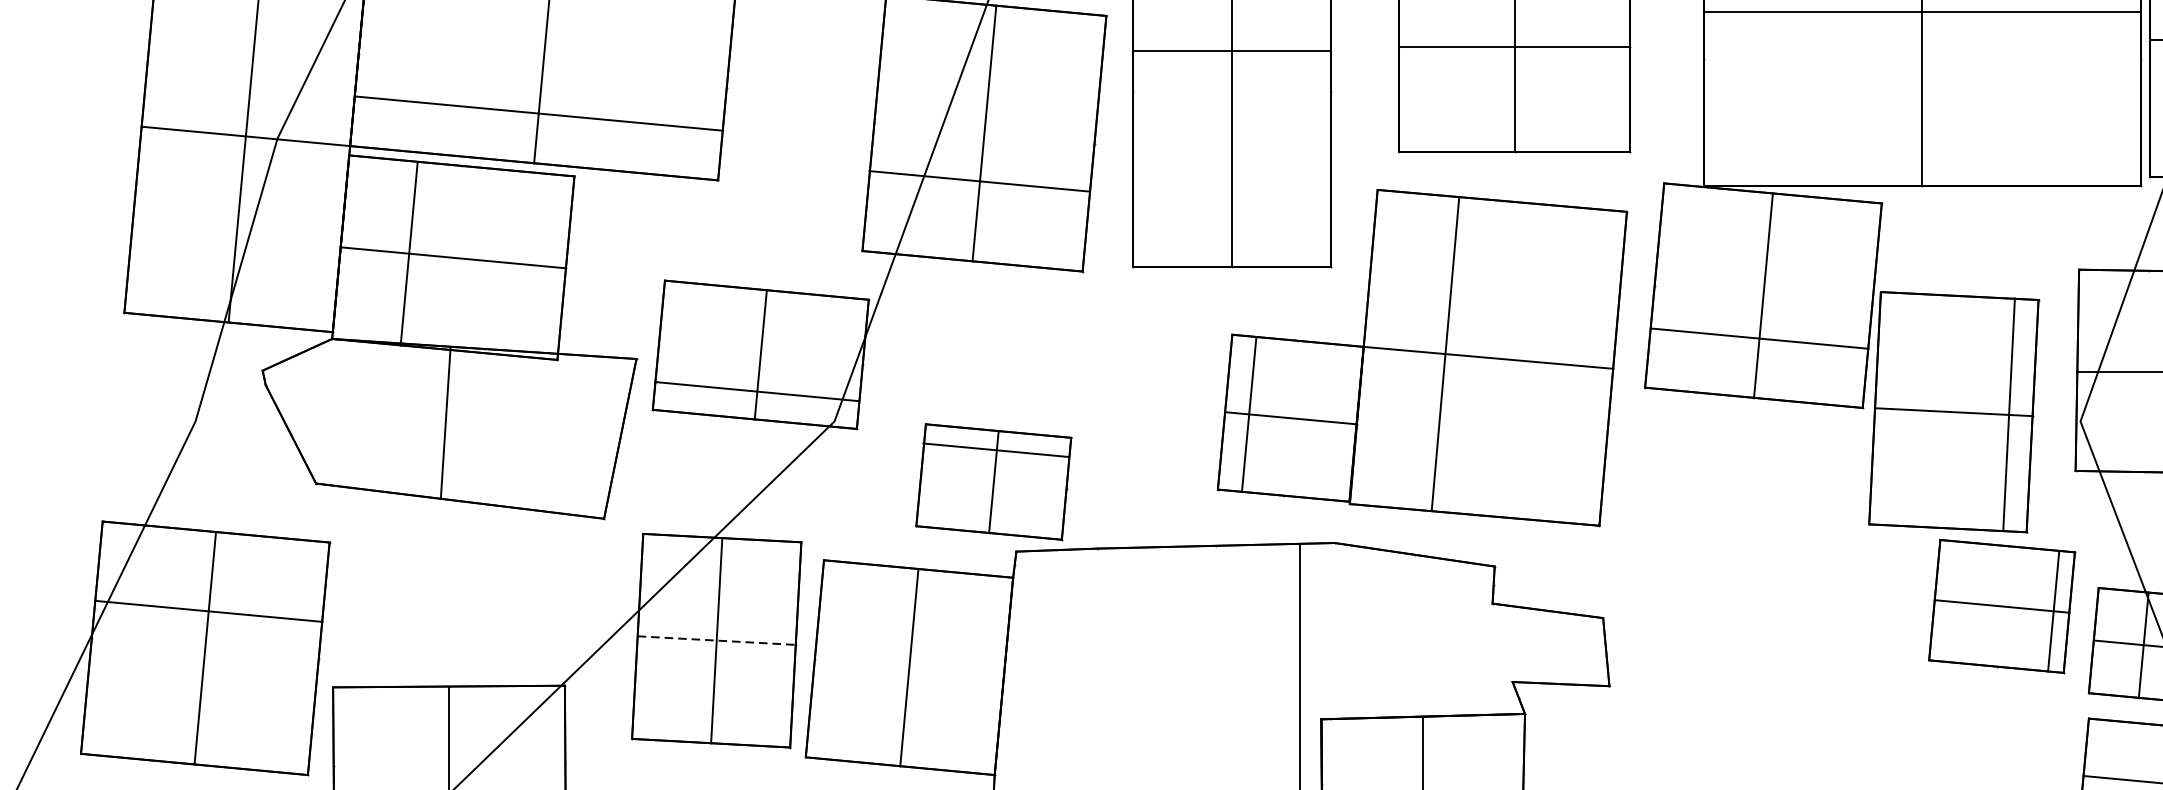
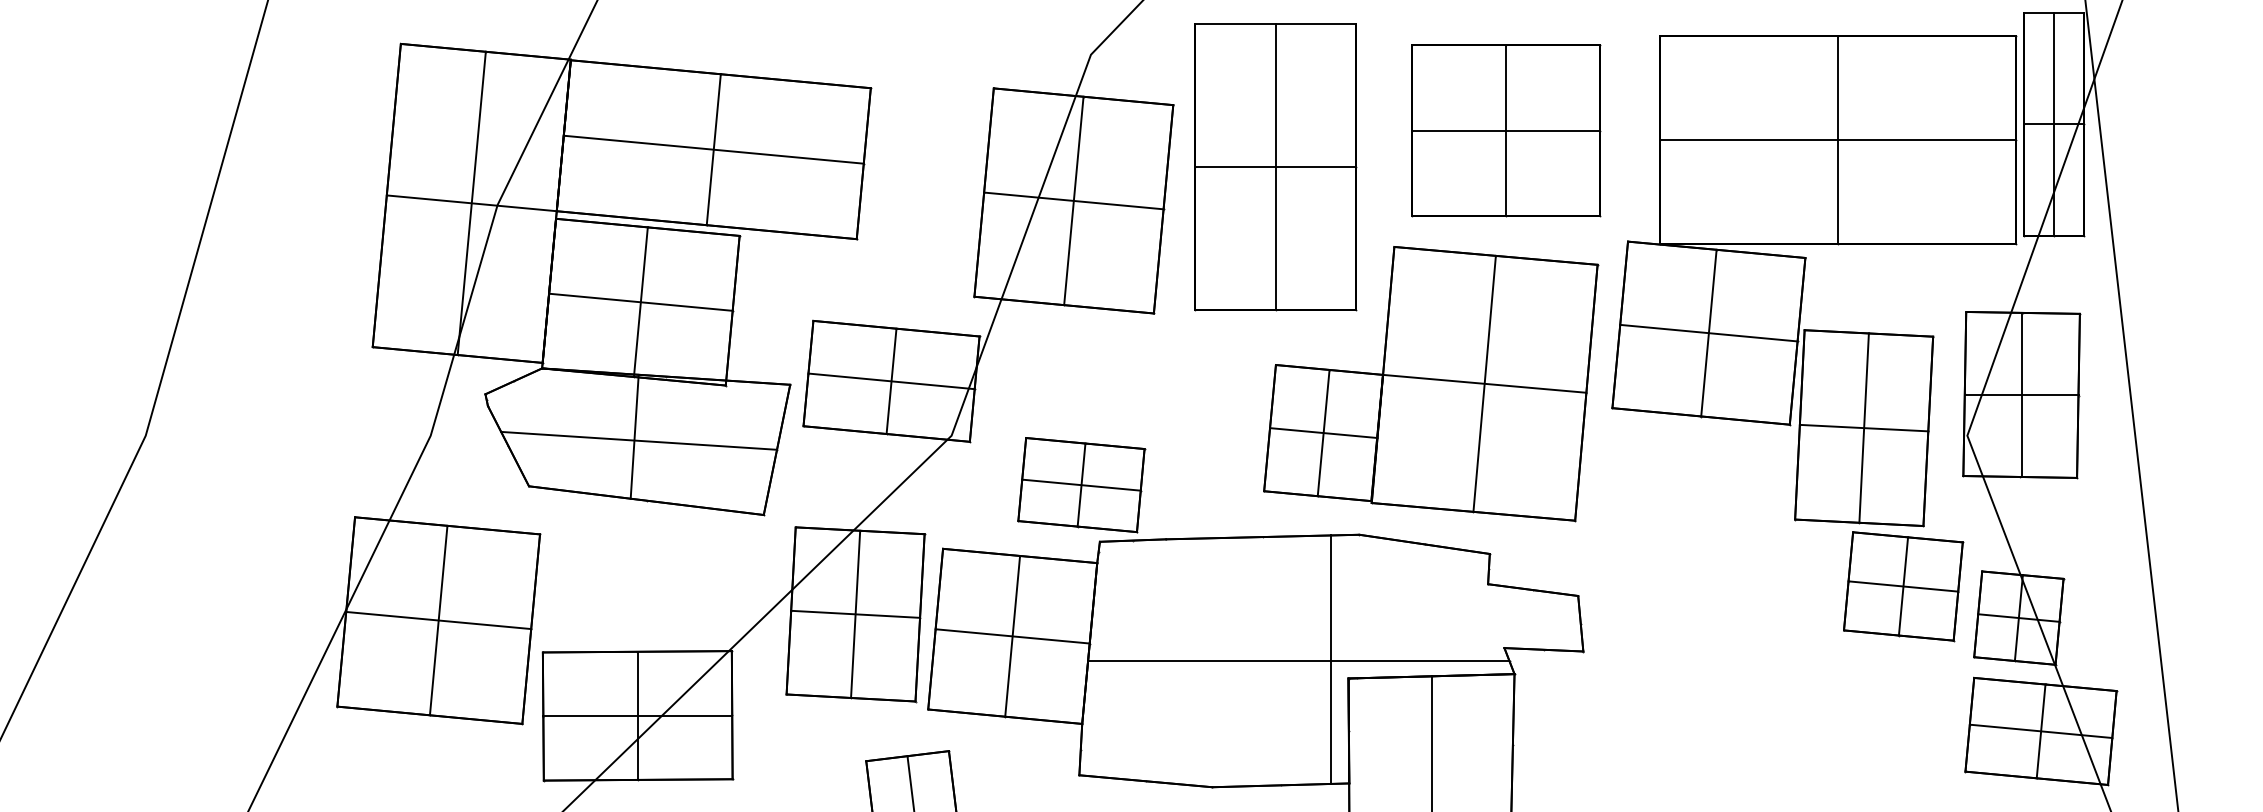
line: (1922, 11) -> (1838, 139), moved
line: (1231, 50) -> (1275, 166), moved
line: (538, 113) -> (713, 149), moved
line: (979, 180) -> (1073, 200), moved
line: (408, 253) -> (640, 301), moved
line: (1759, 337) -> (1708, 332), moved
line: (1445, 353) -> (1484, 383), moved
line: (2146, 370) -> (2021, 394), added
line: (757, 391) -> (891, 381), moved
line: (1248, 413) -> (1323, 432), moved
line: (2008, 413) -> (1863, 427), moved
line: (451, 427) -> (639, 440), added
line: (996, 449) -> (1081, 484), moved
line: (208, 611) -> (438, 620), moved
line: (2053, 611) -> (1903, 586), moved
line: (716, 640) -> (855, 614), dashed -> solid
line: (909, 667) -> (1012, 636), added
line: (1260, 698) -> (1298, 661), added
line: (449, 764) -> (637, 715), added

